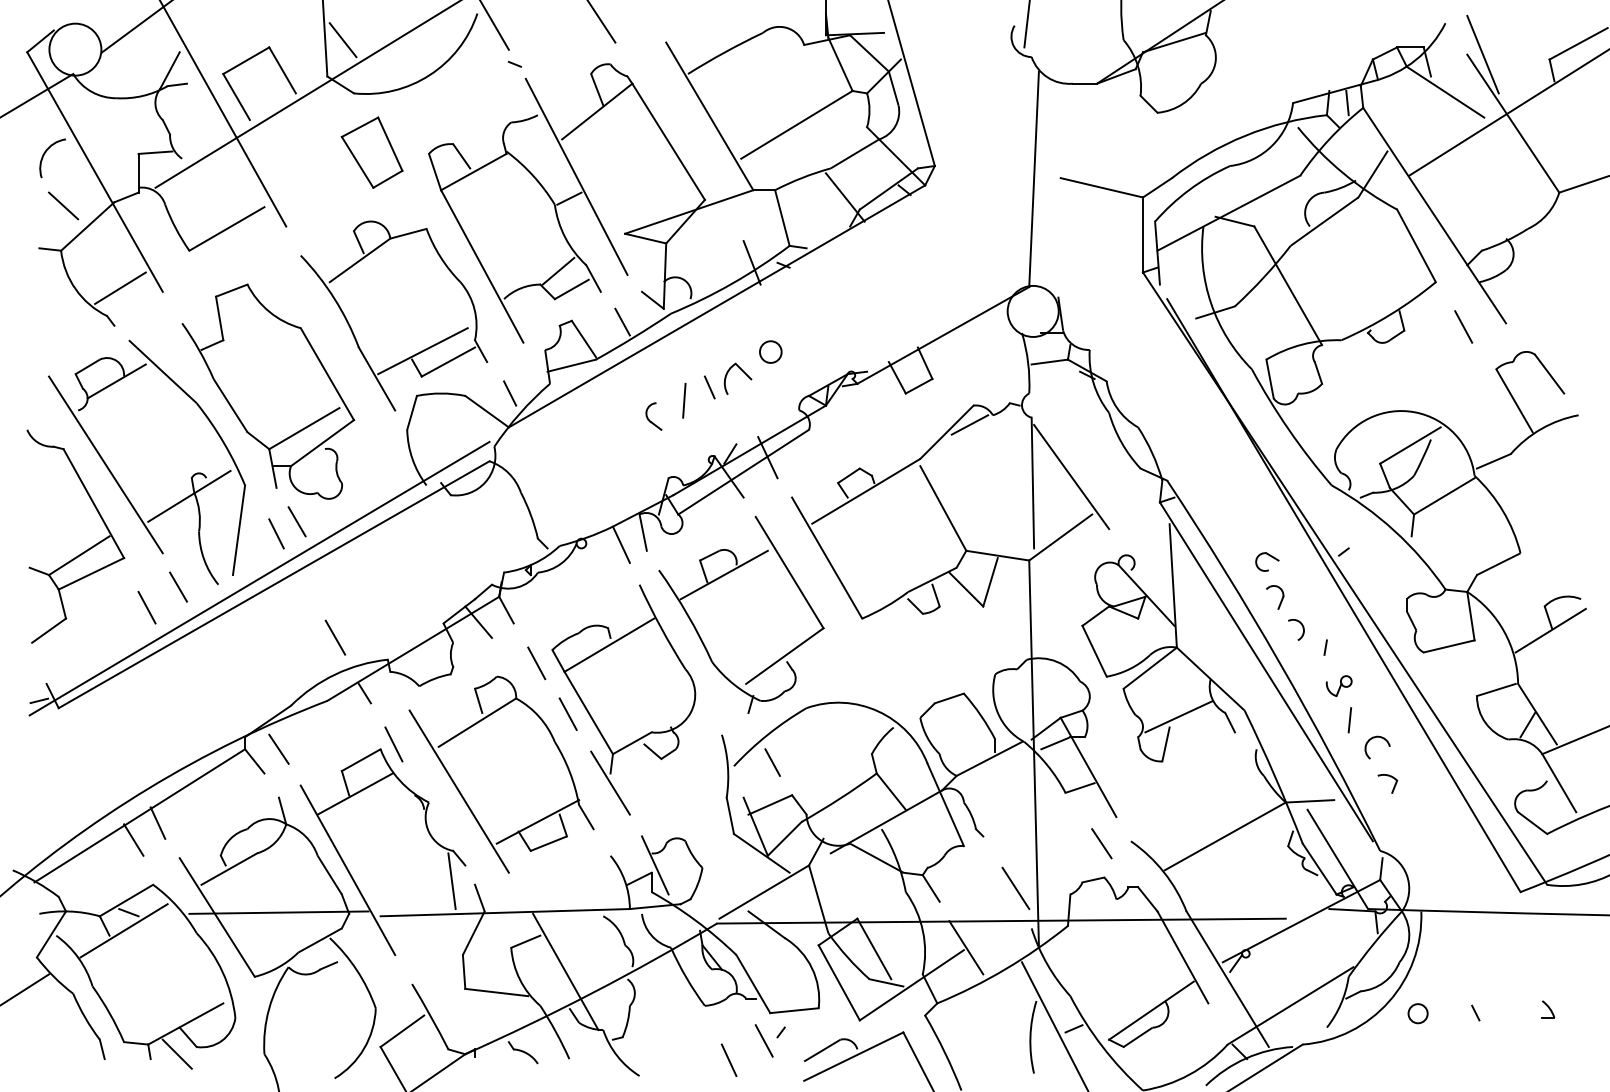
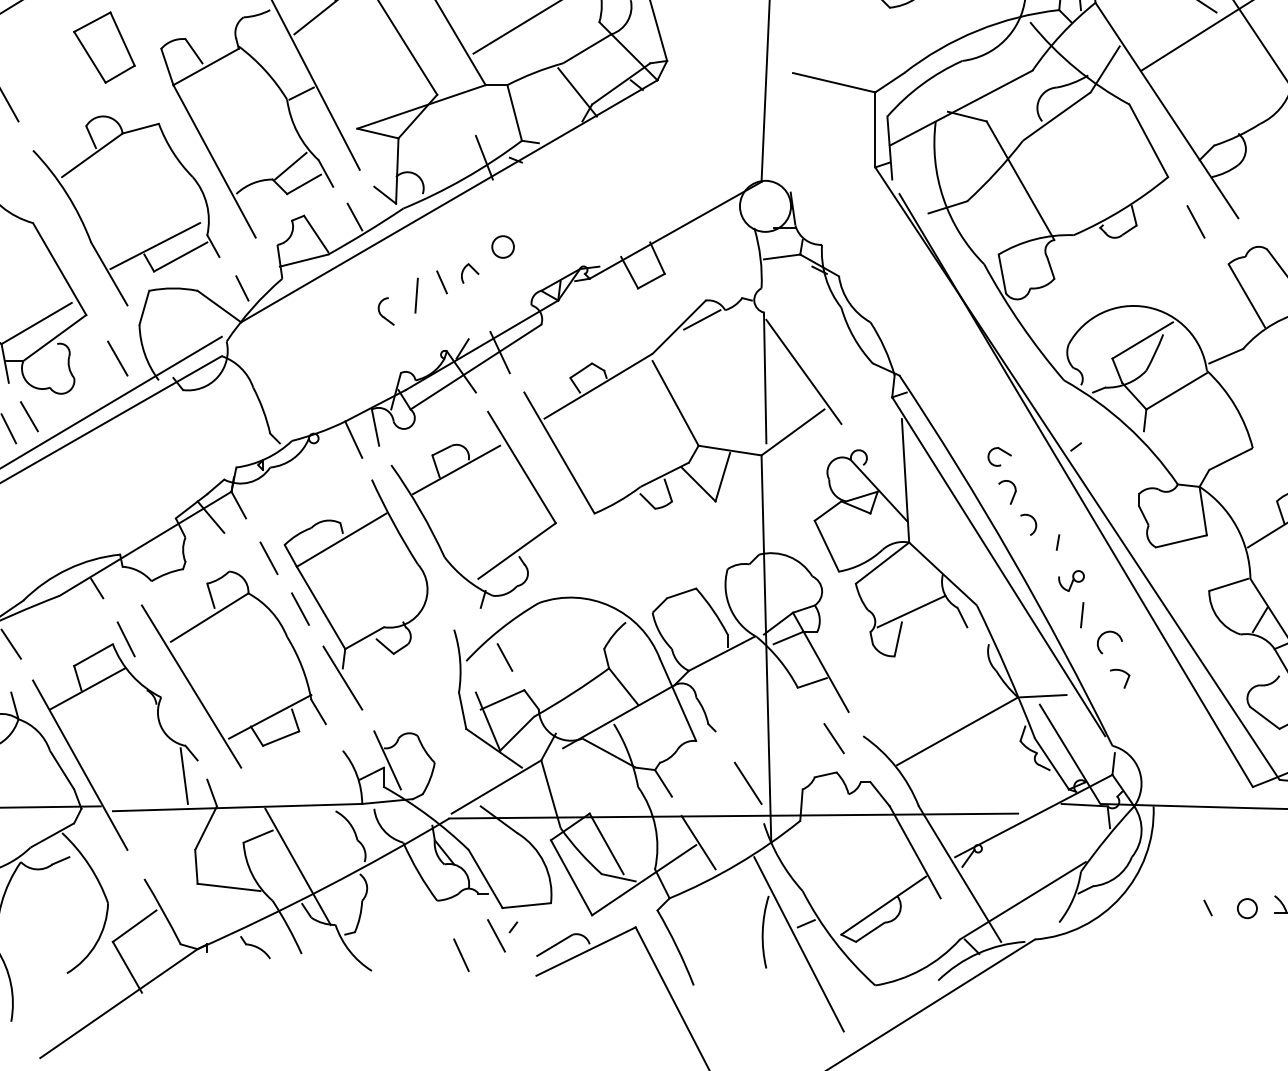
part: (737, 378) -> (469, 273), size x0.62
line: (335, 637) -> (117, 358), moved
circle: (1417, 1013) -> (1246, 908), moved

